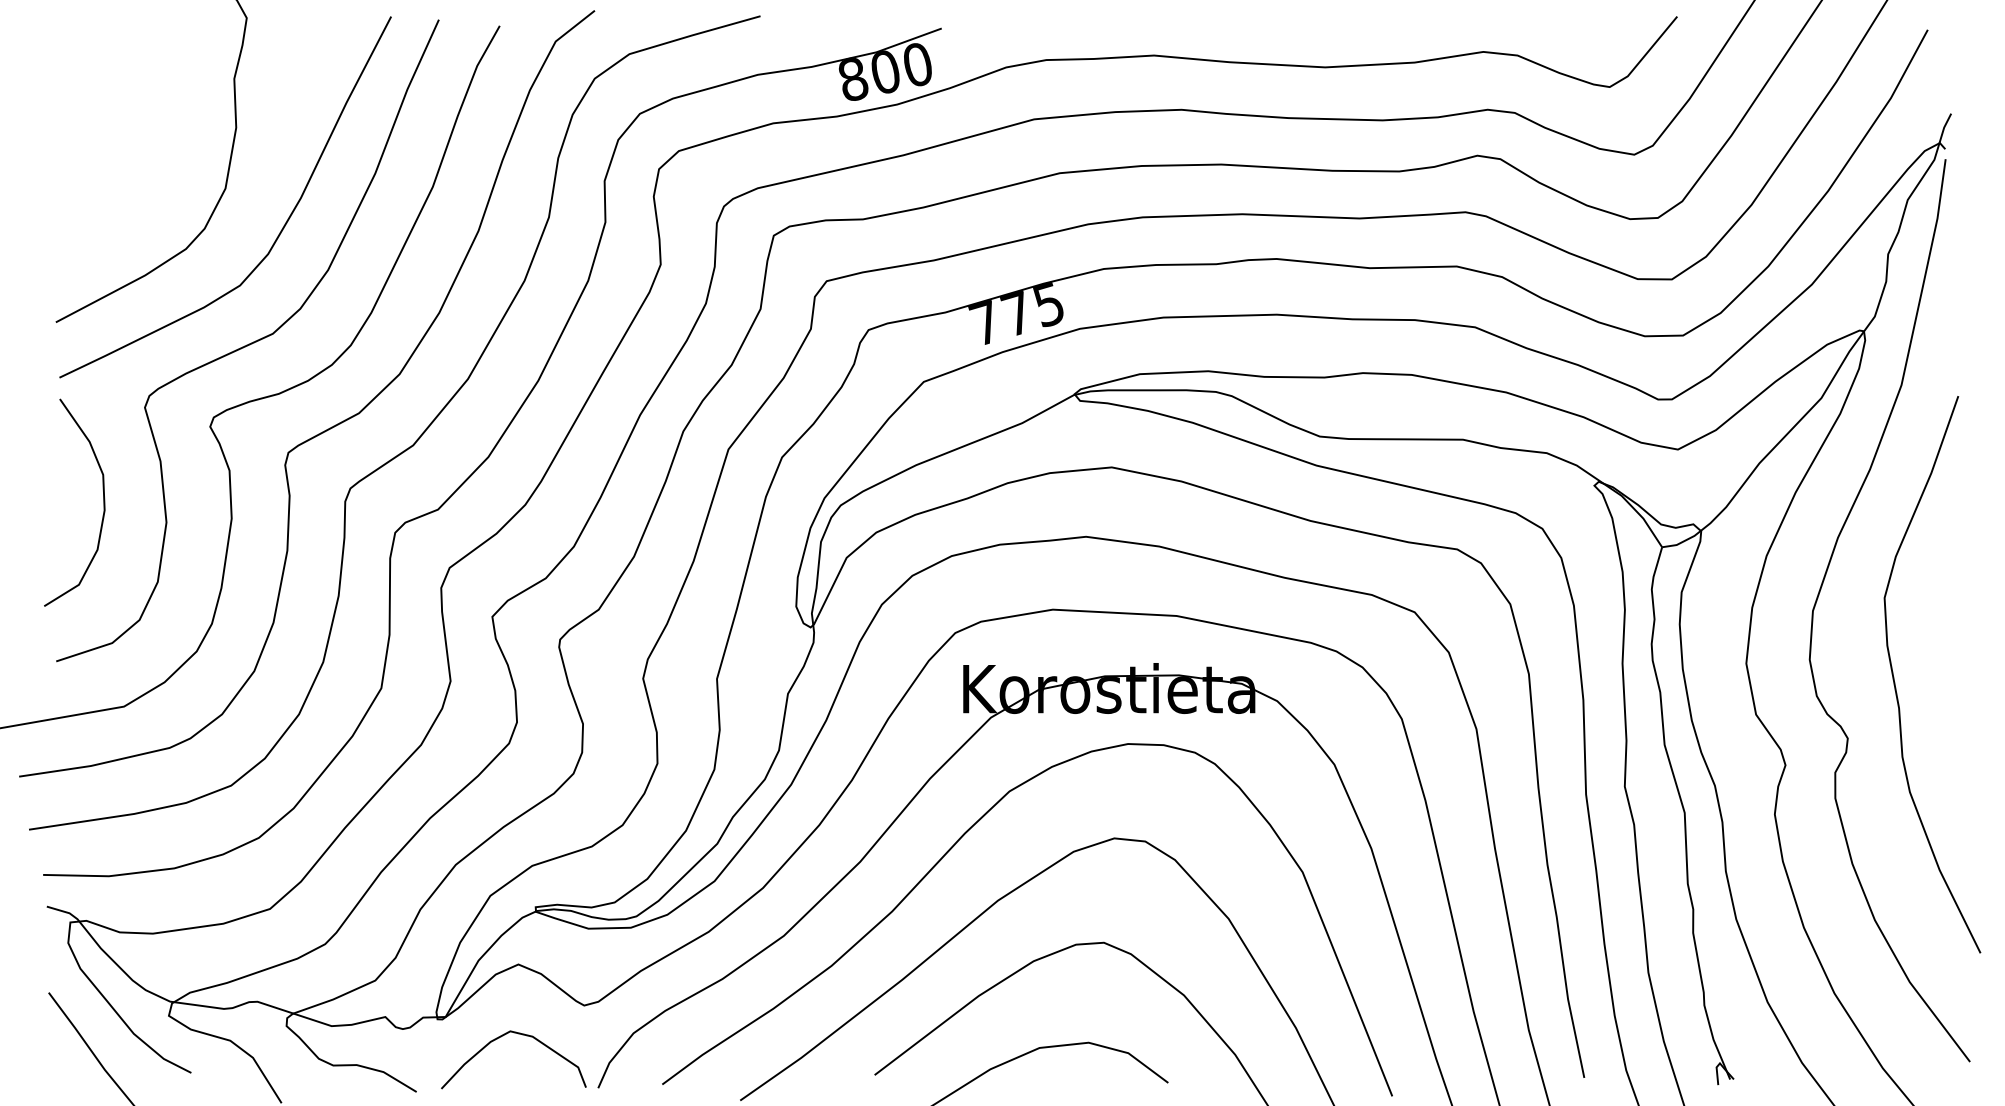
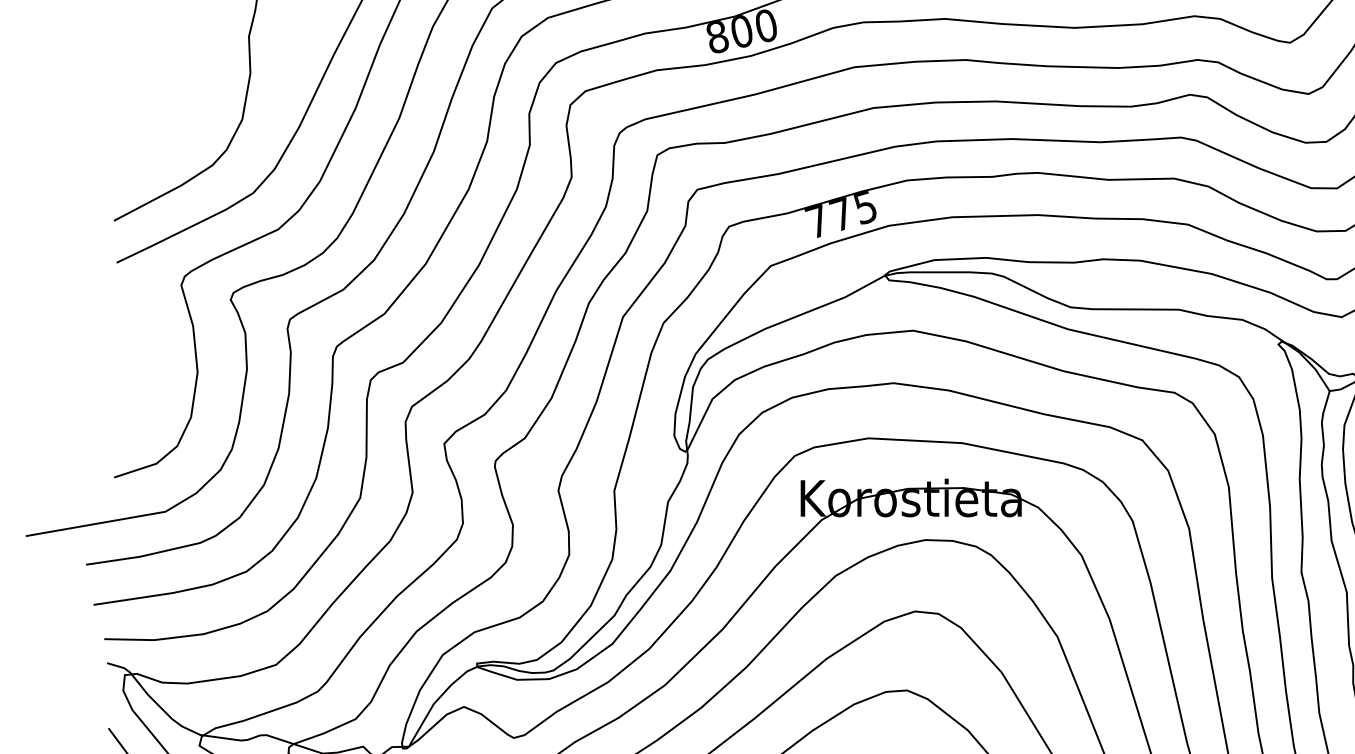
curve: (103, 502) -> (149, 357), removed

